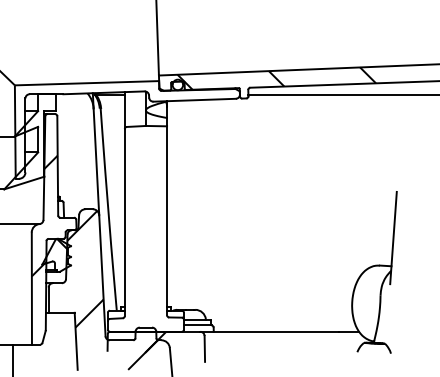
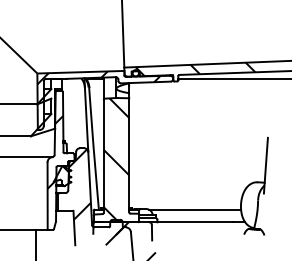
hatch: (116, 91) -> (98, 77), added
hatch: (145, 229) -> (116, 160), added
line: (275, 310) -> (194, 209), added

